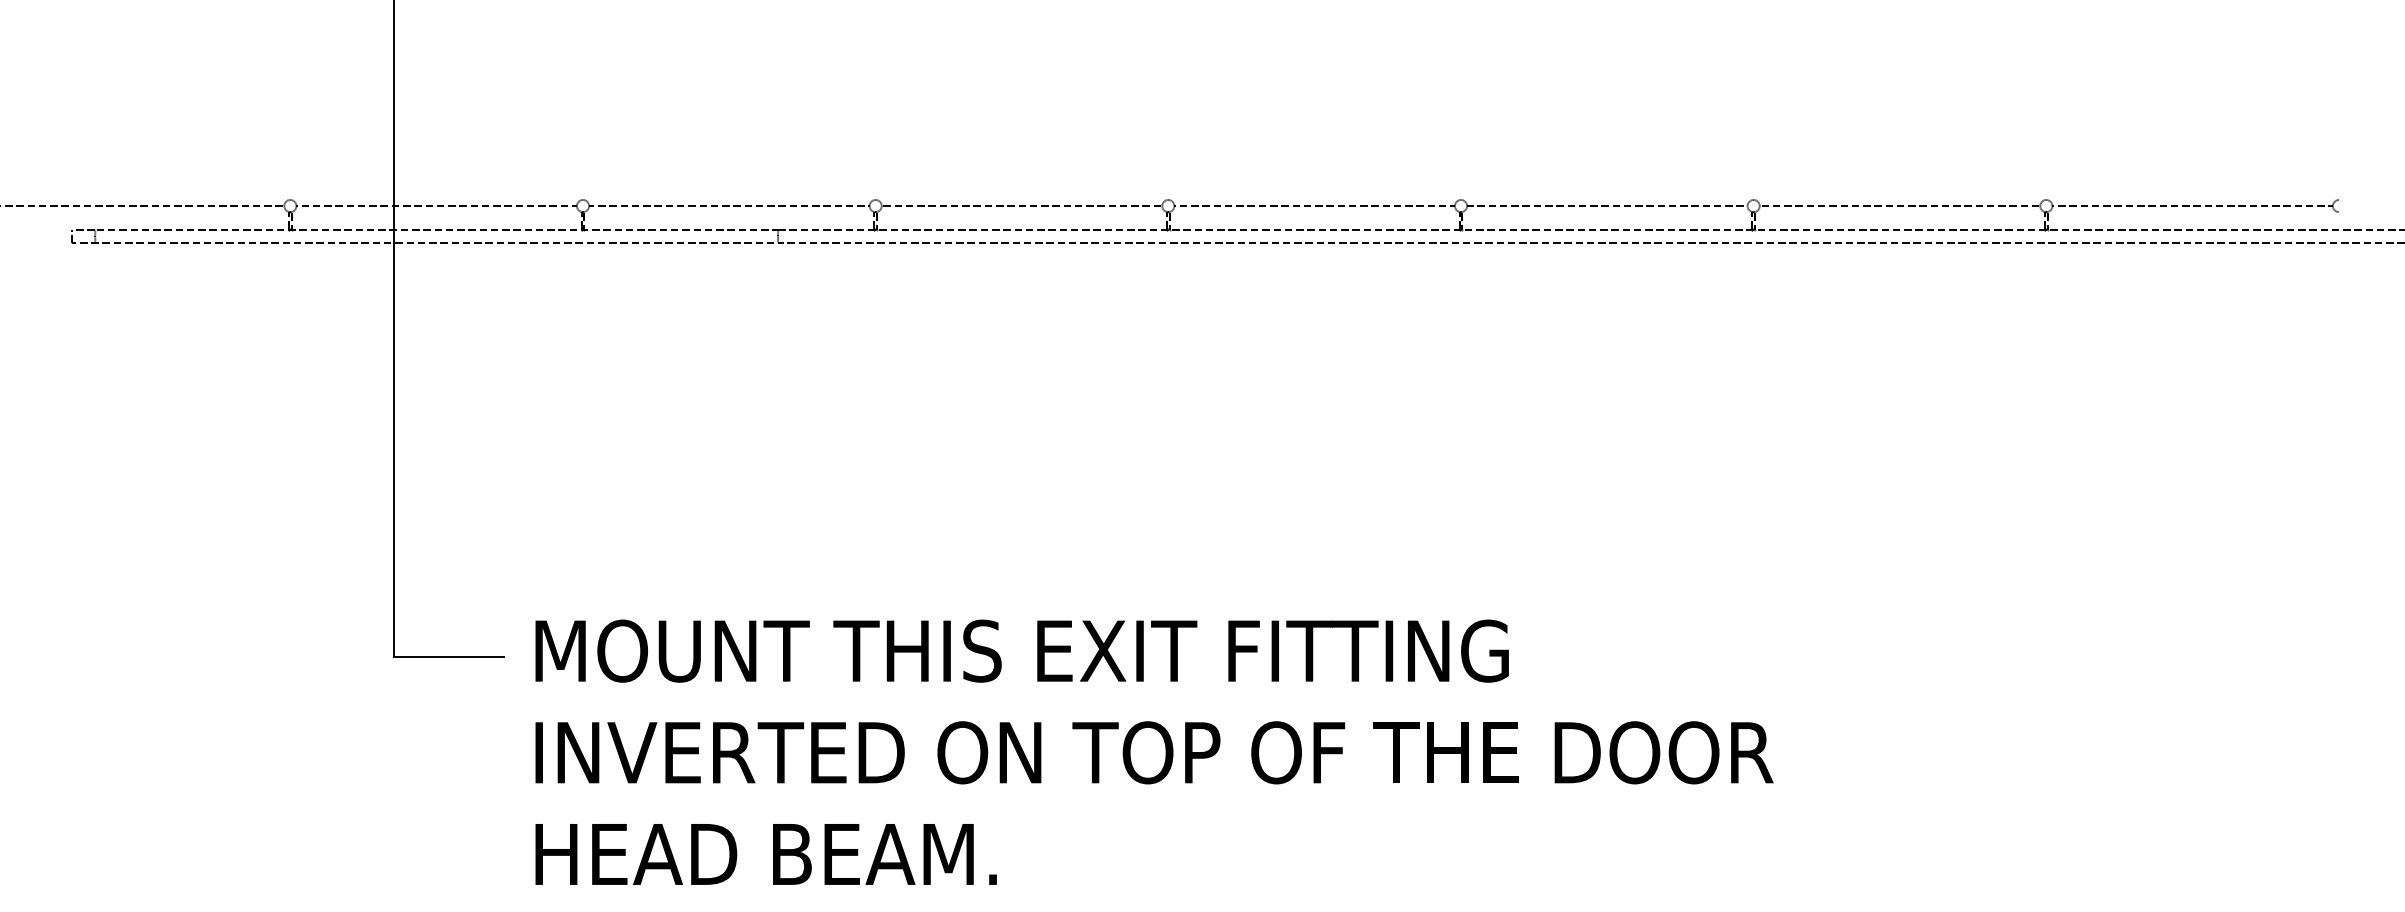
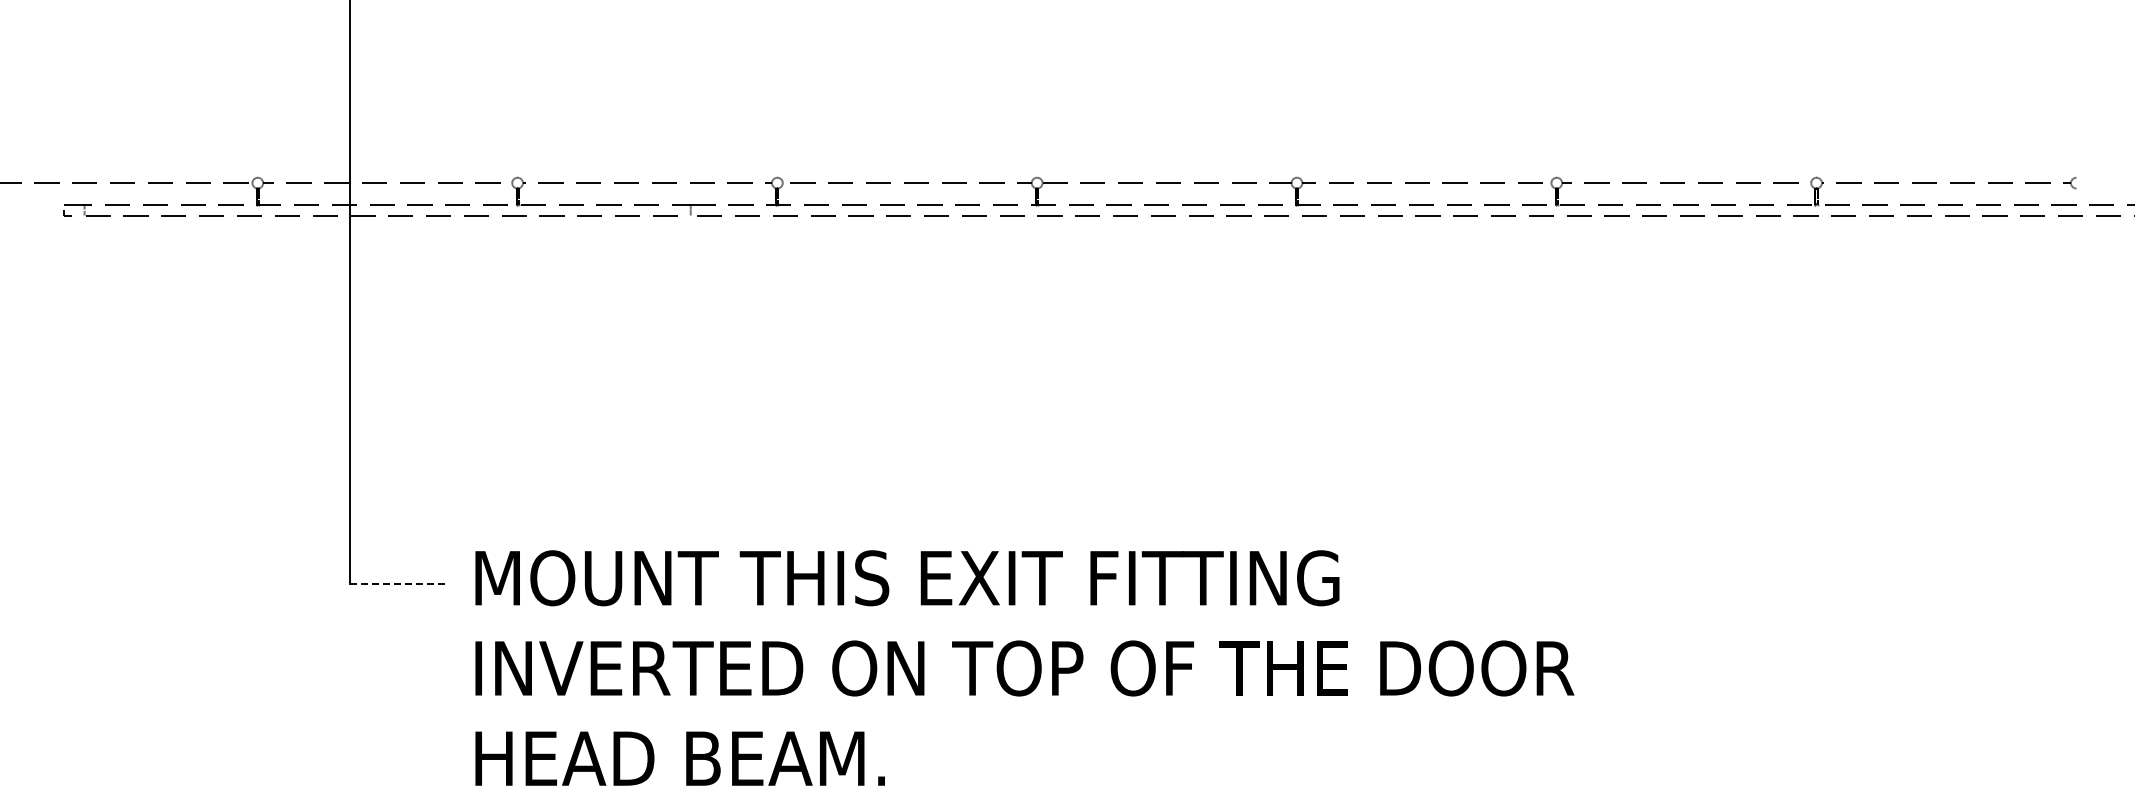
line: (448, 657) -> (398, 583), solid -> dashed

